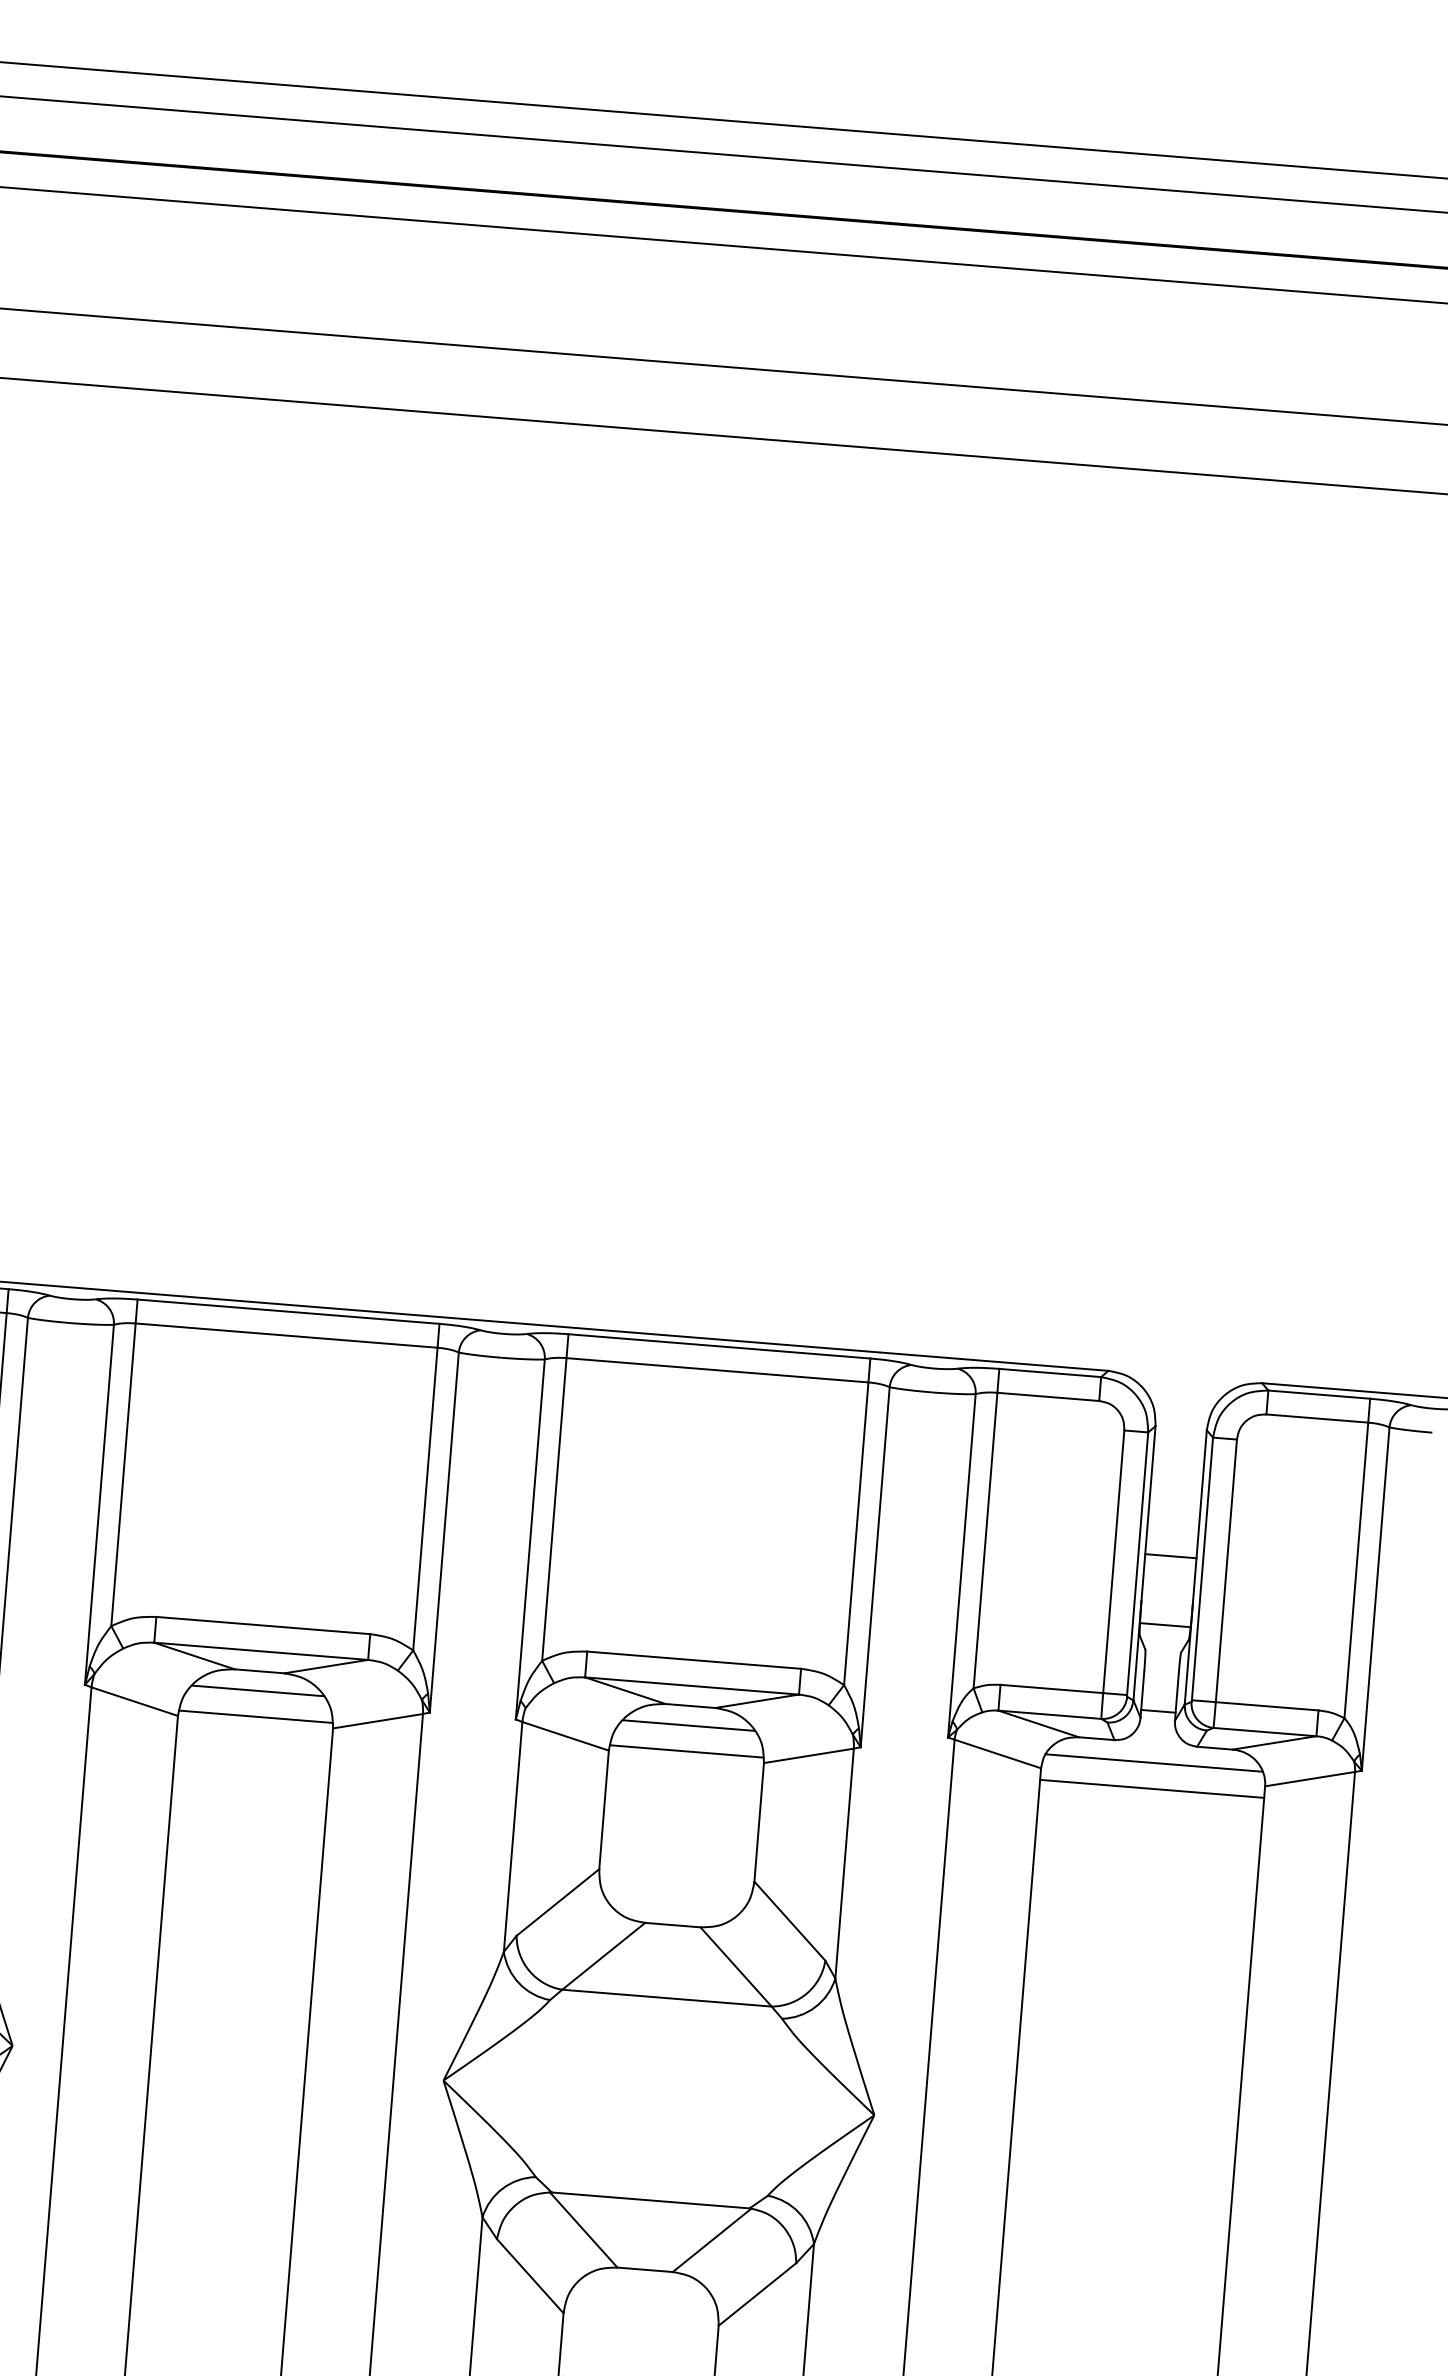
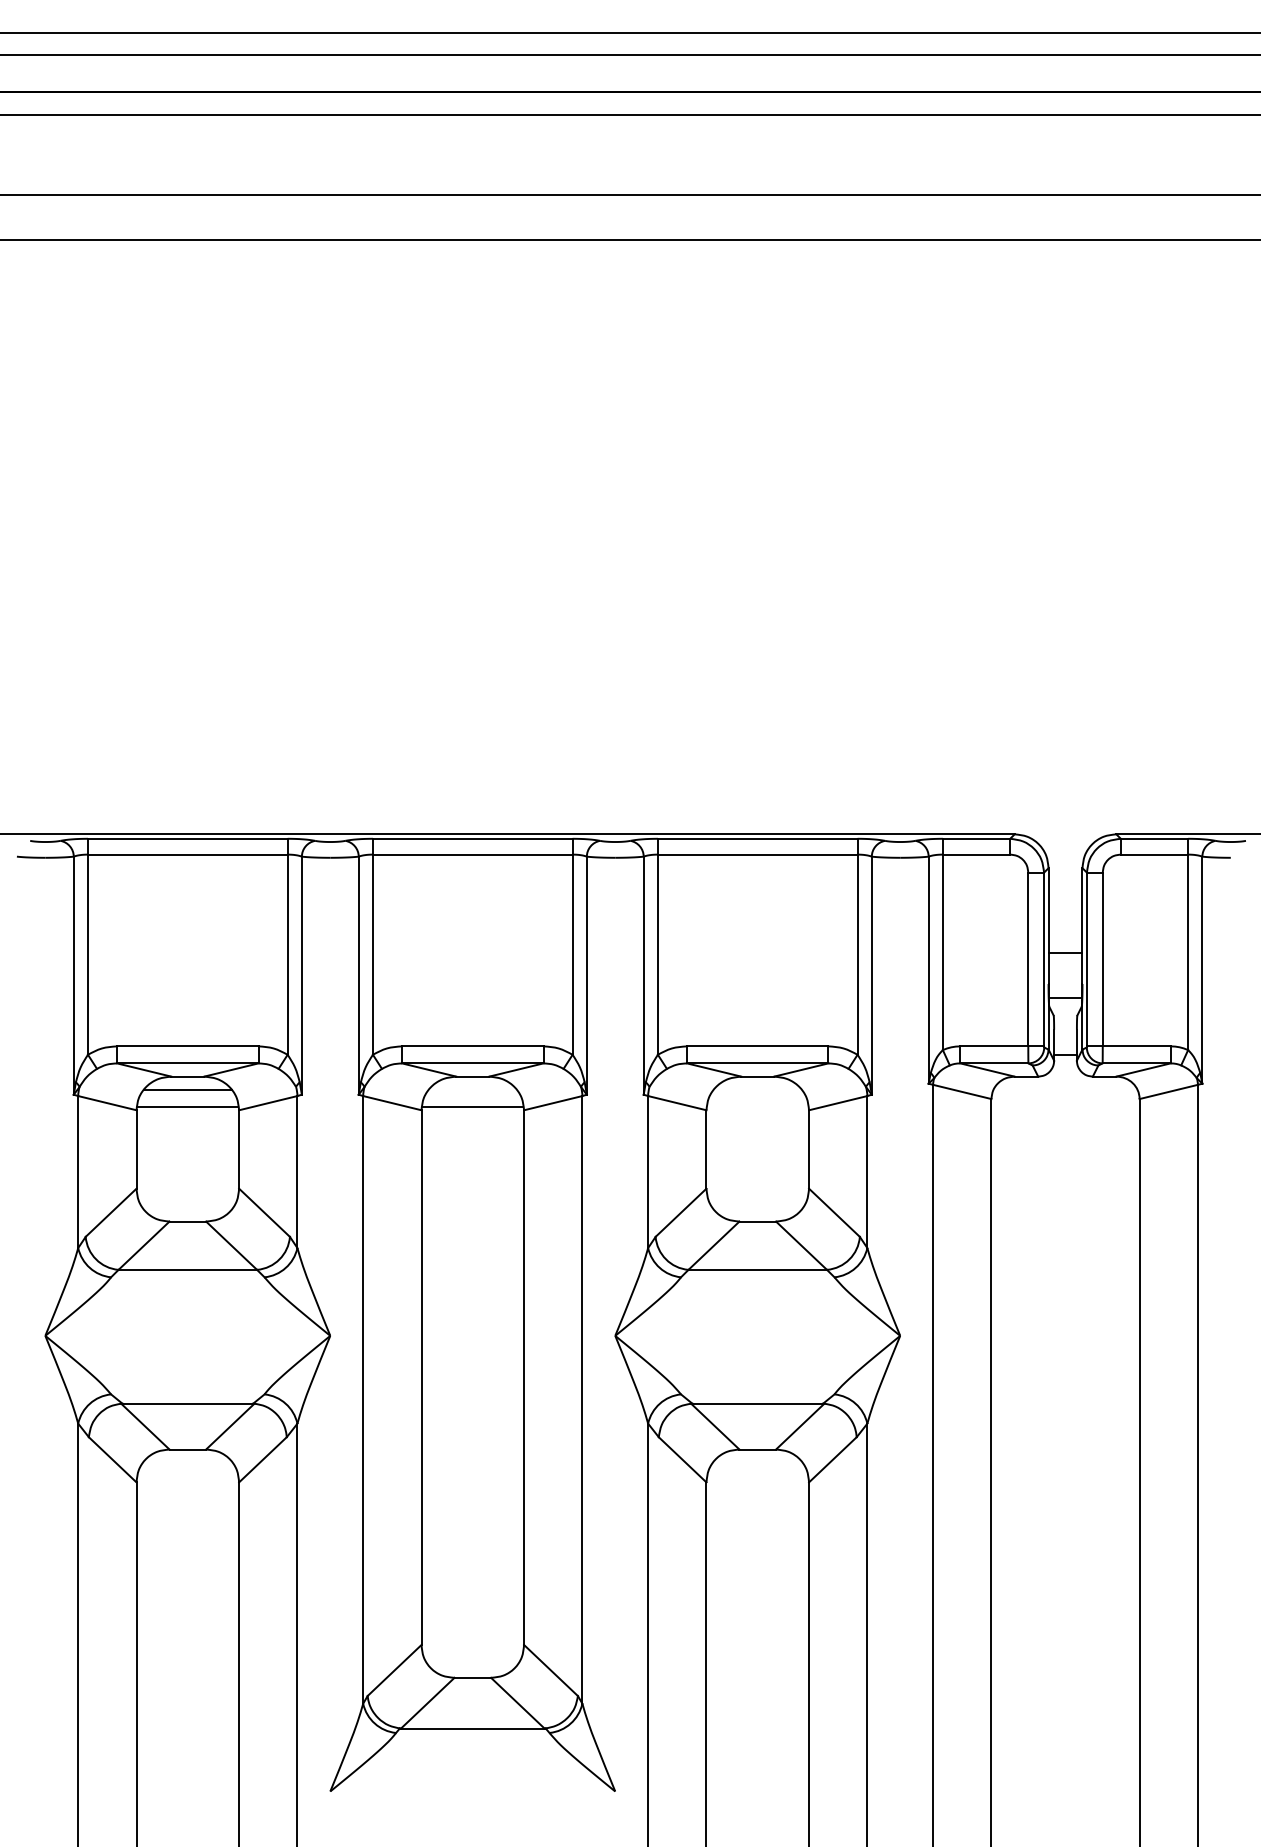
line: (257, 1690) -> (472, 1089), removed
line: (688, 1725) -> (757, 1089), removed
line: (686, 1751) -> (757, 1106), removed
line: (1154, 1762) -> (1065, 1089), removed
line: (1152, 1788) -> (1065, 1106), removed

